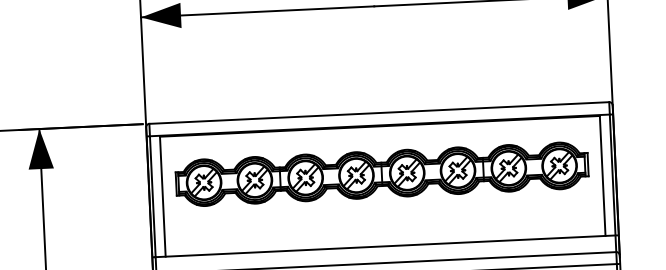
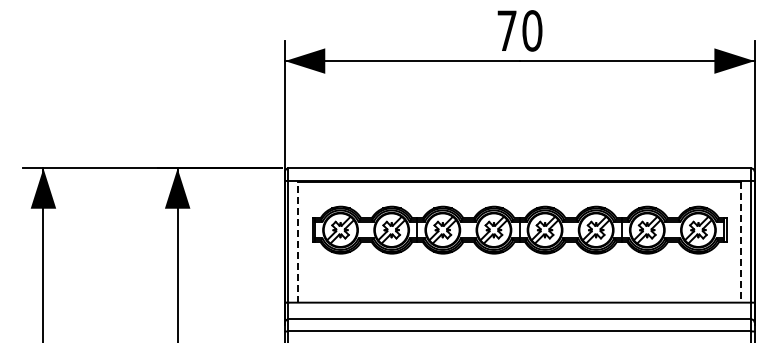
line: (602, 176) -> (741, 242), solid -> dashed
line: (162, 195) -> (298, 241), solid -> dashed

